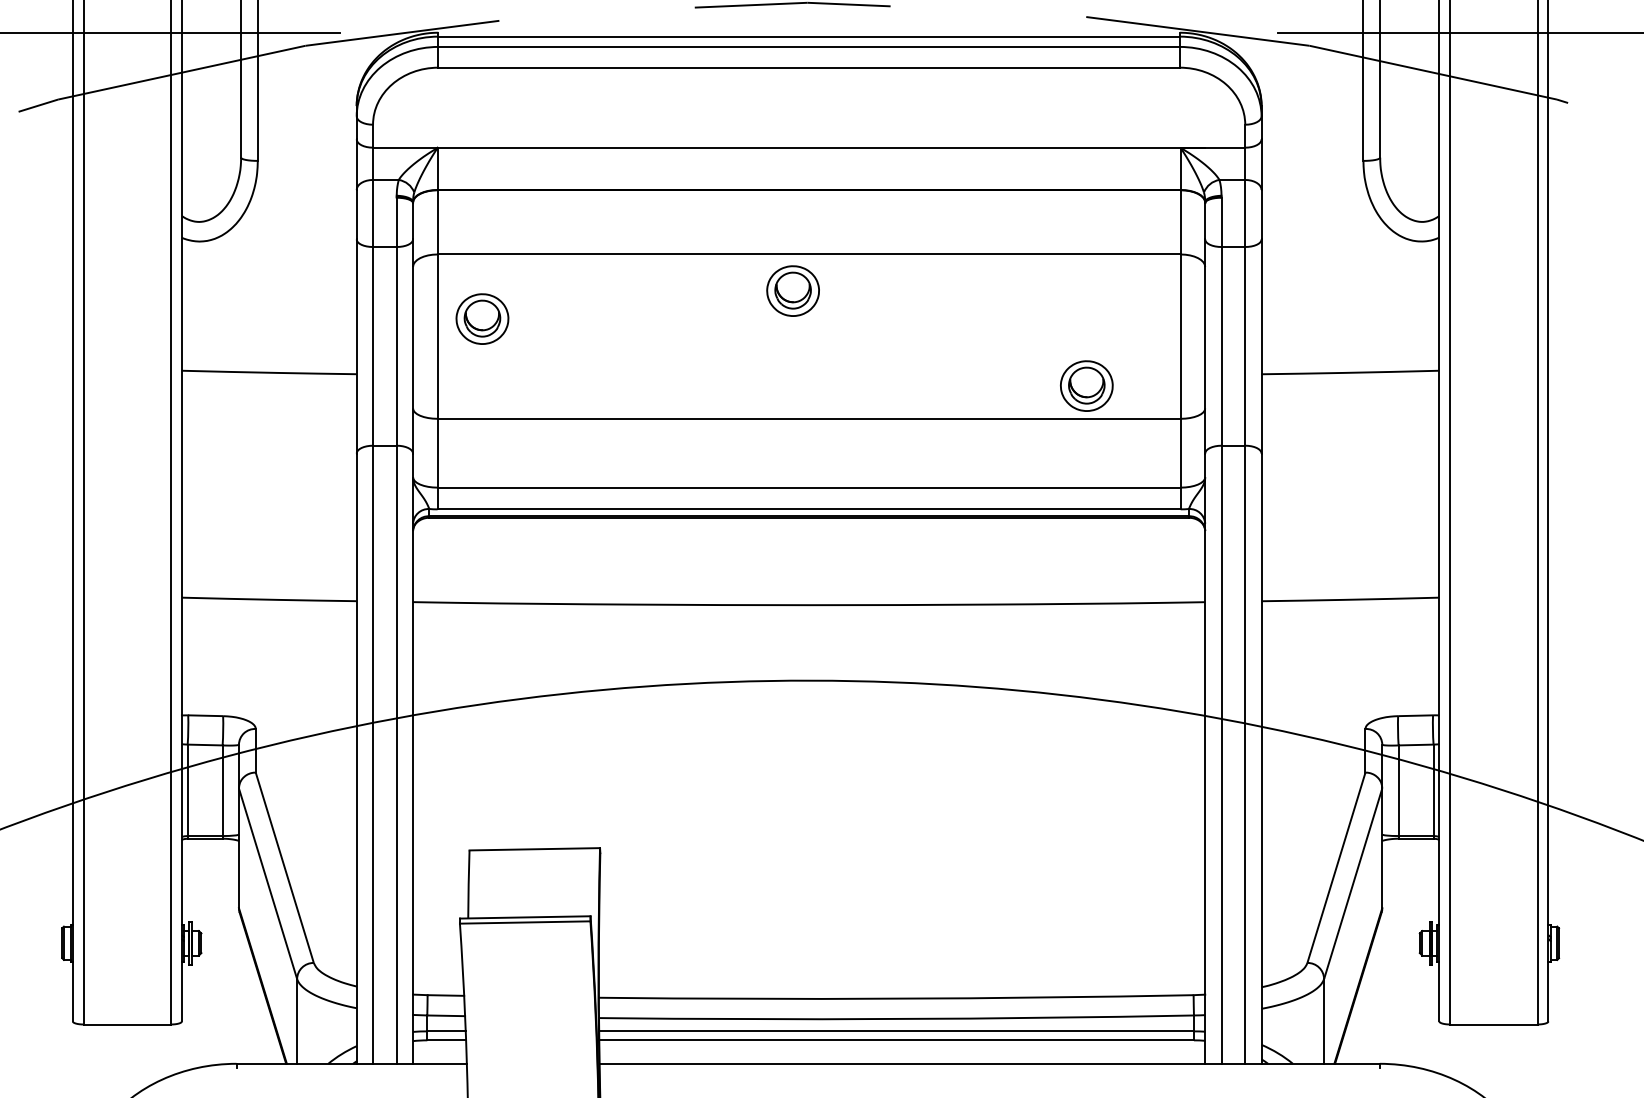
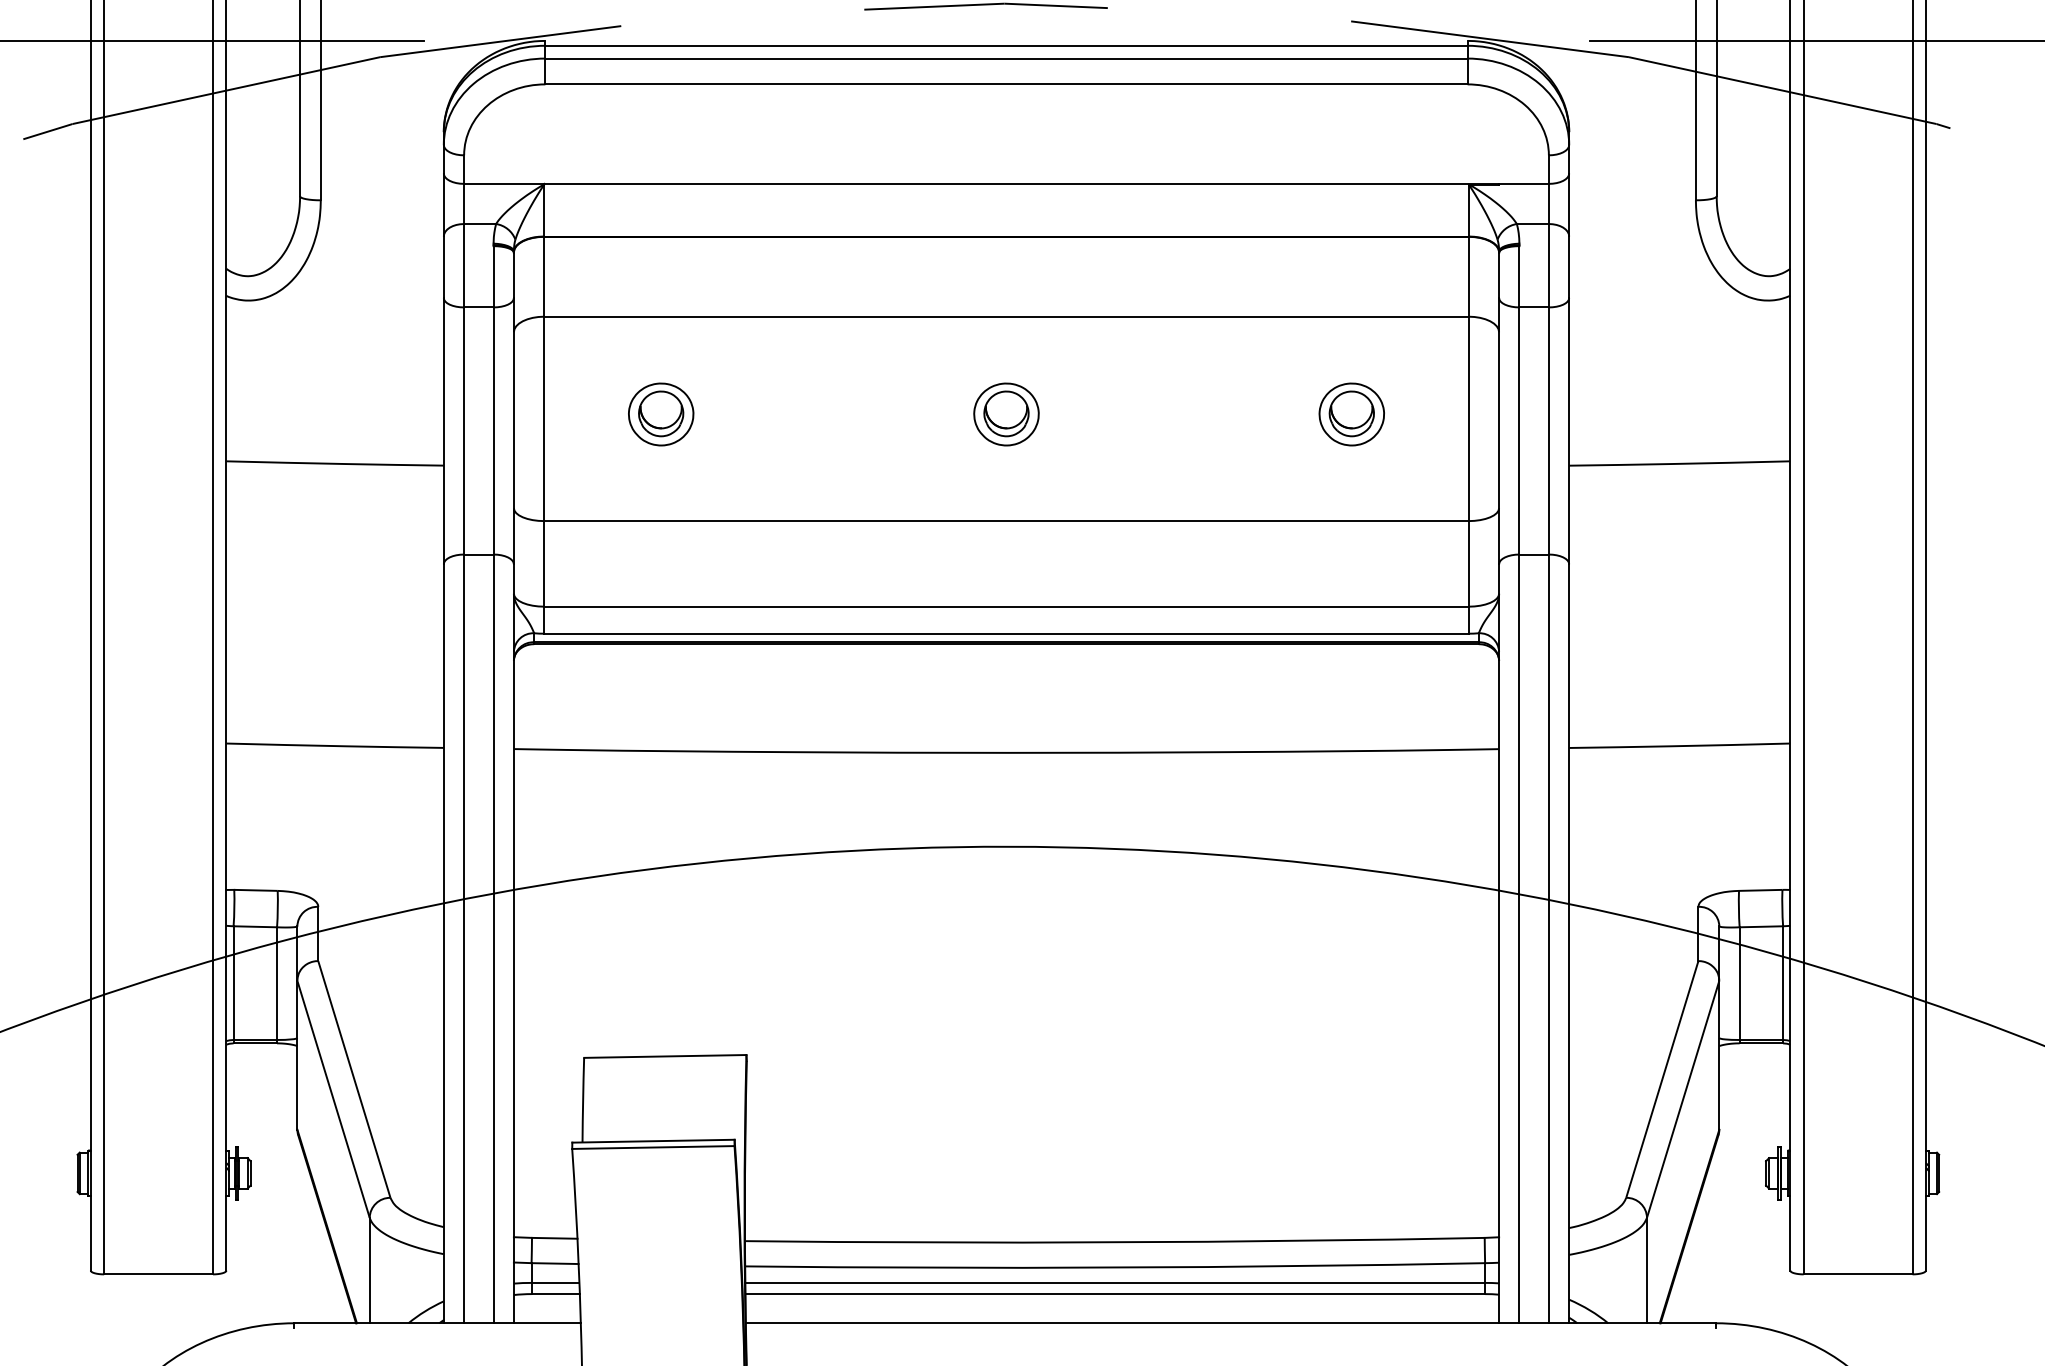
part: (792, 290) -> (1005, 413), moved
part: (482, 318) -> (661, 413), moved
part: (1086, 385) -> (1351, 413), moved

